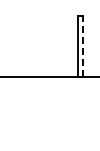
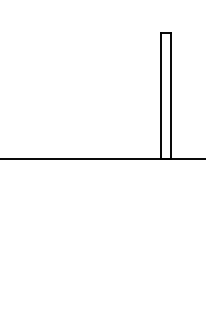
line: (83, 46) -> (172, 95), dashed -> solid

